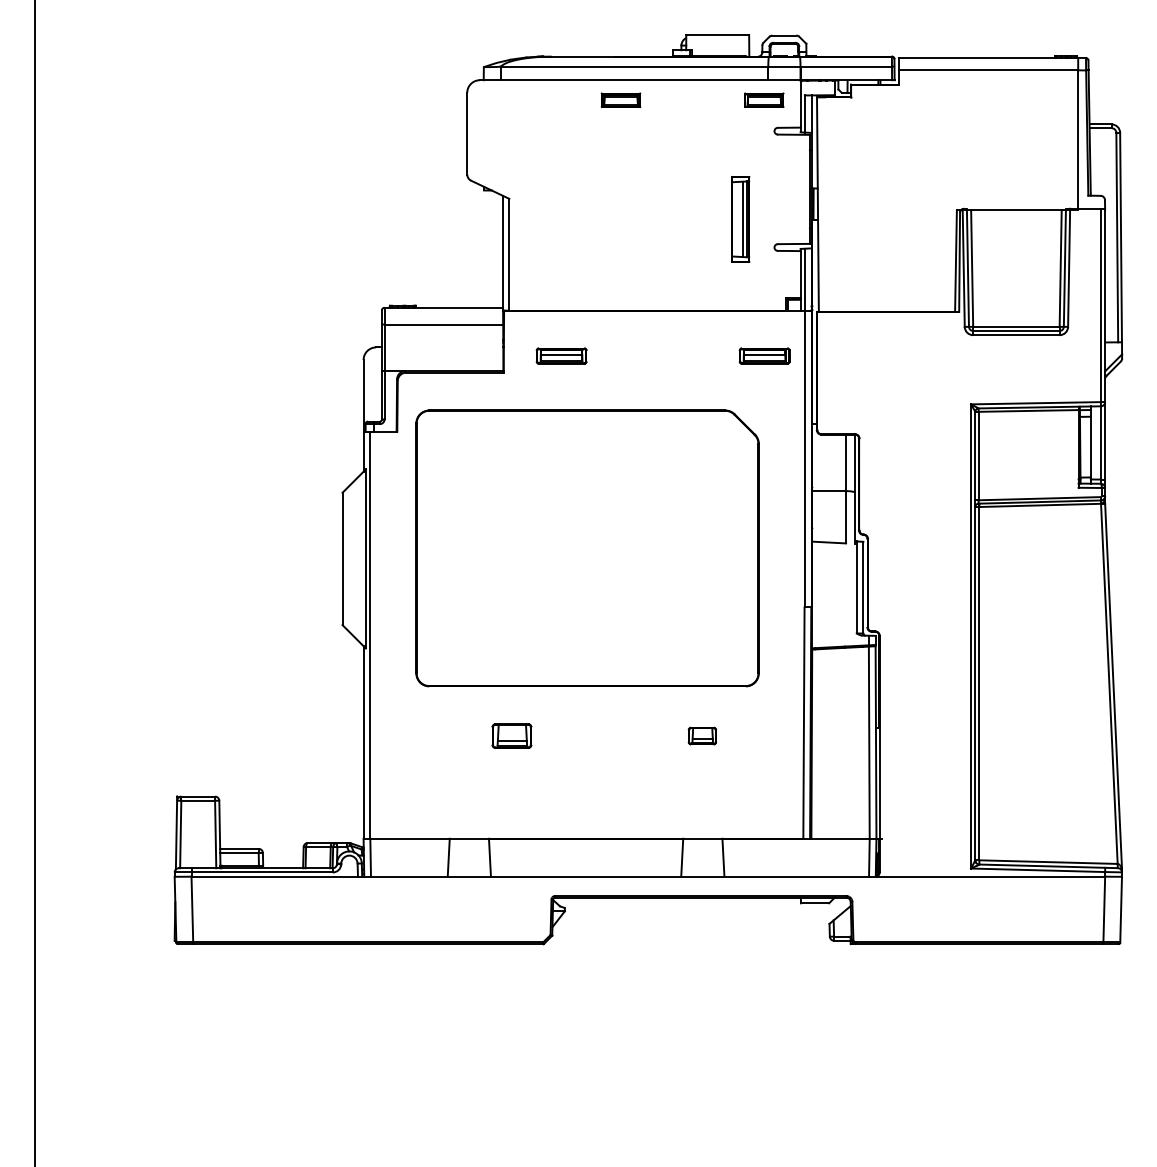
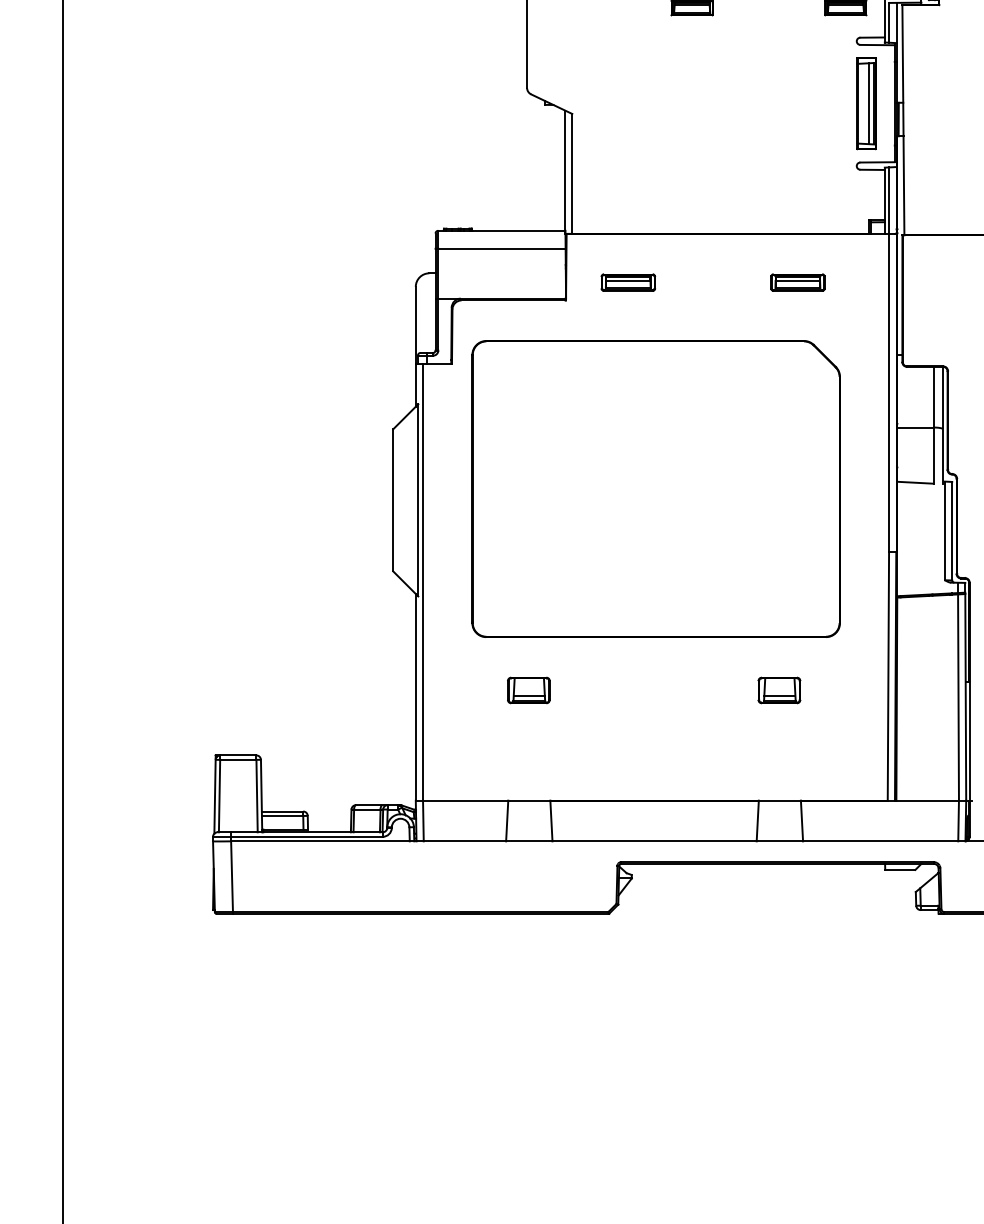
part: (740, 219) -> (866, 103), moved
part: (764, 355) -> (797, 282), moved
part: (511, 735) -> (528, 689), moved
part: (702, 735) -> (779, 689), size x1.43

